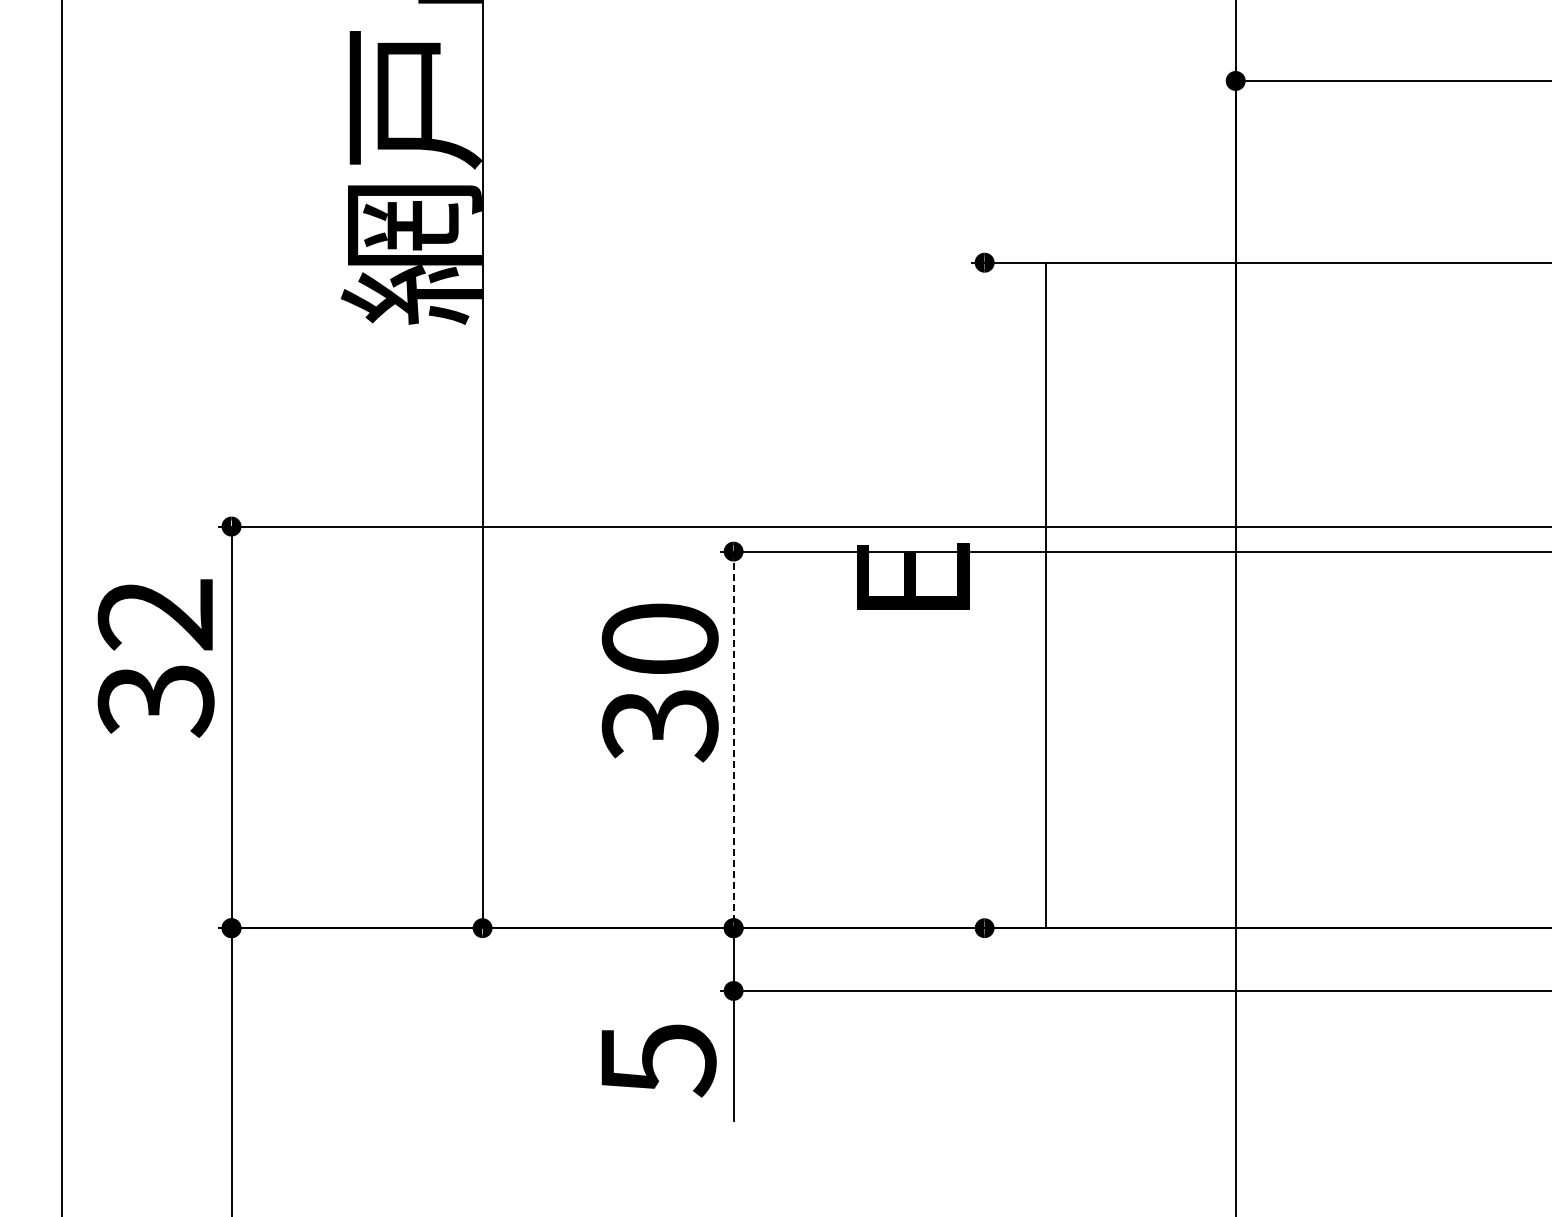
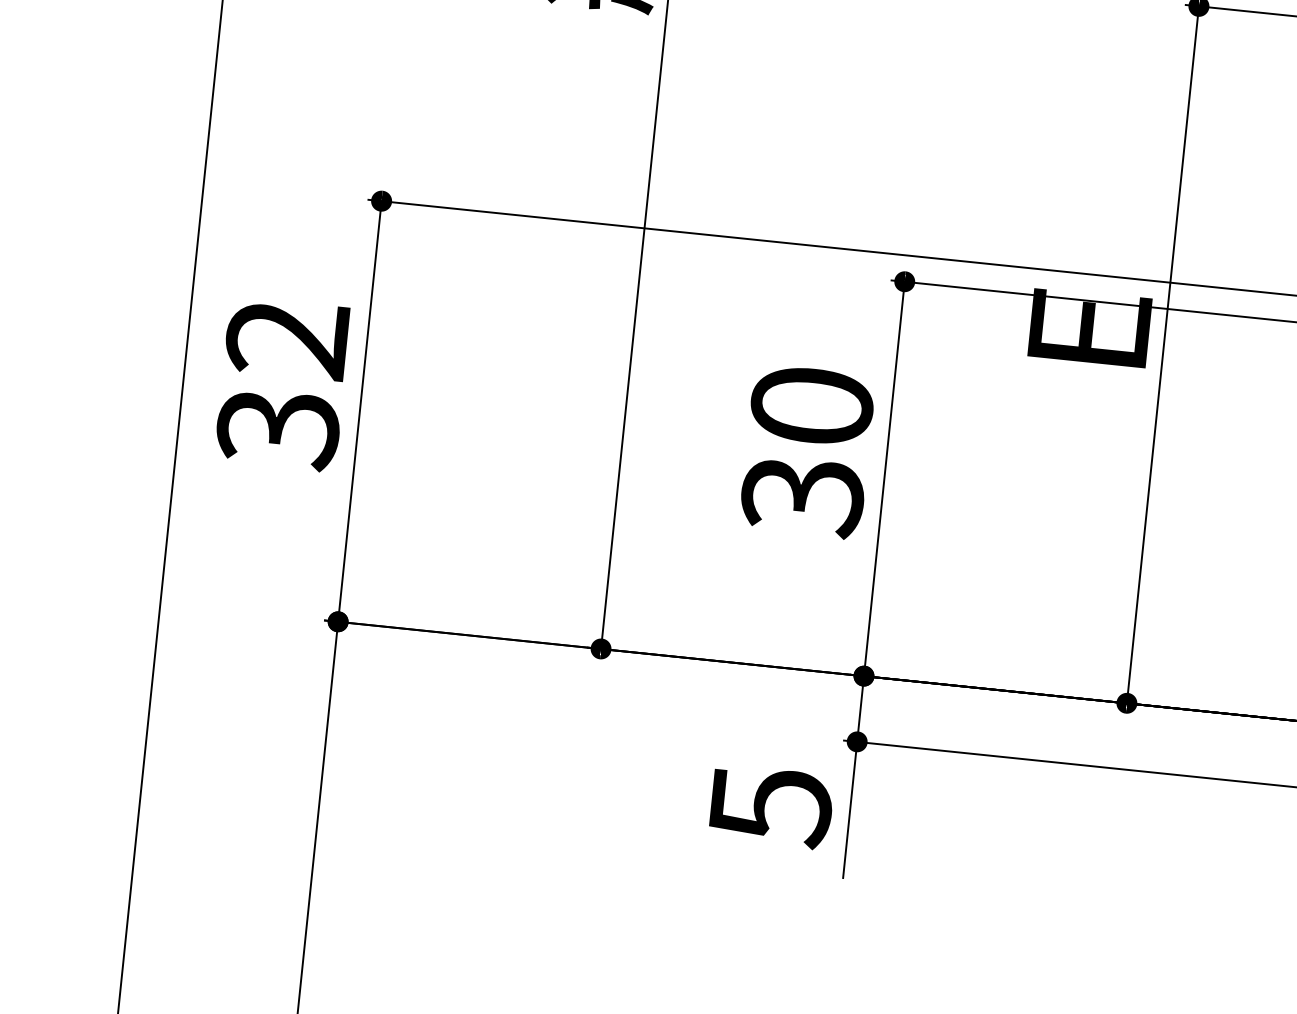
line: (1045, 595) -> (1162, 354), moved
text: (155, 658) -> (282, 384), moved
text: (659, 682) -> (806, 451), moved
line: (733, 740) -> (884, 479), dashed -> solid

